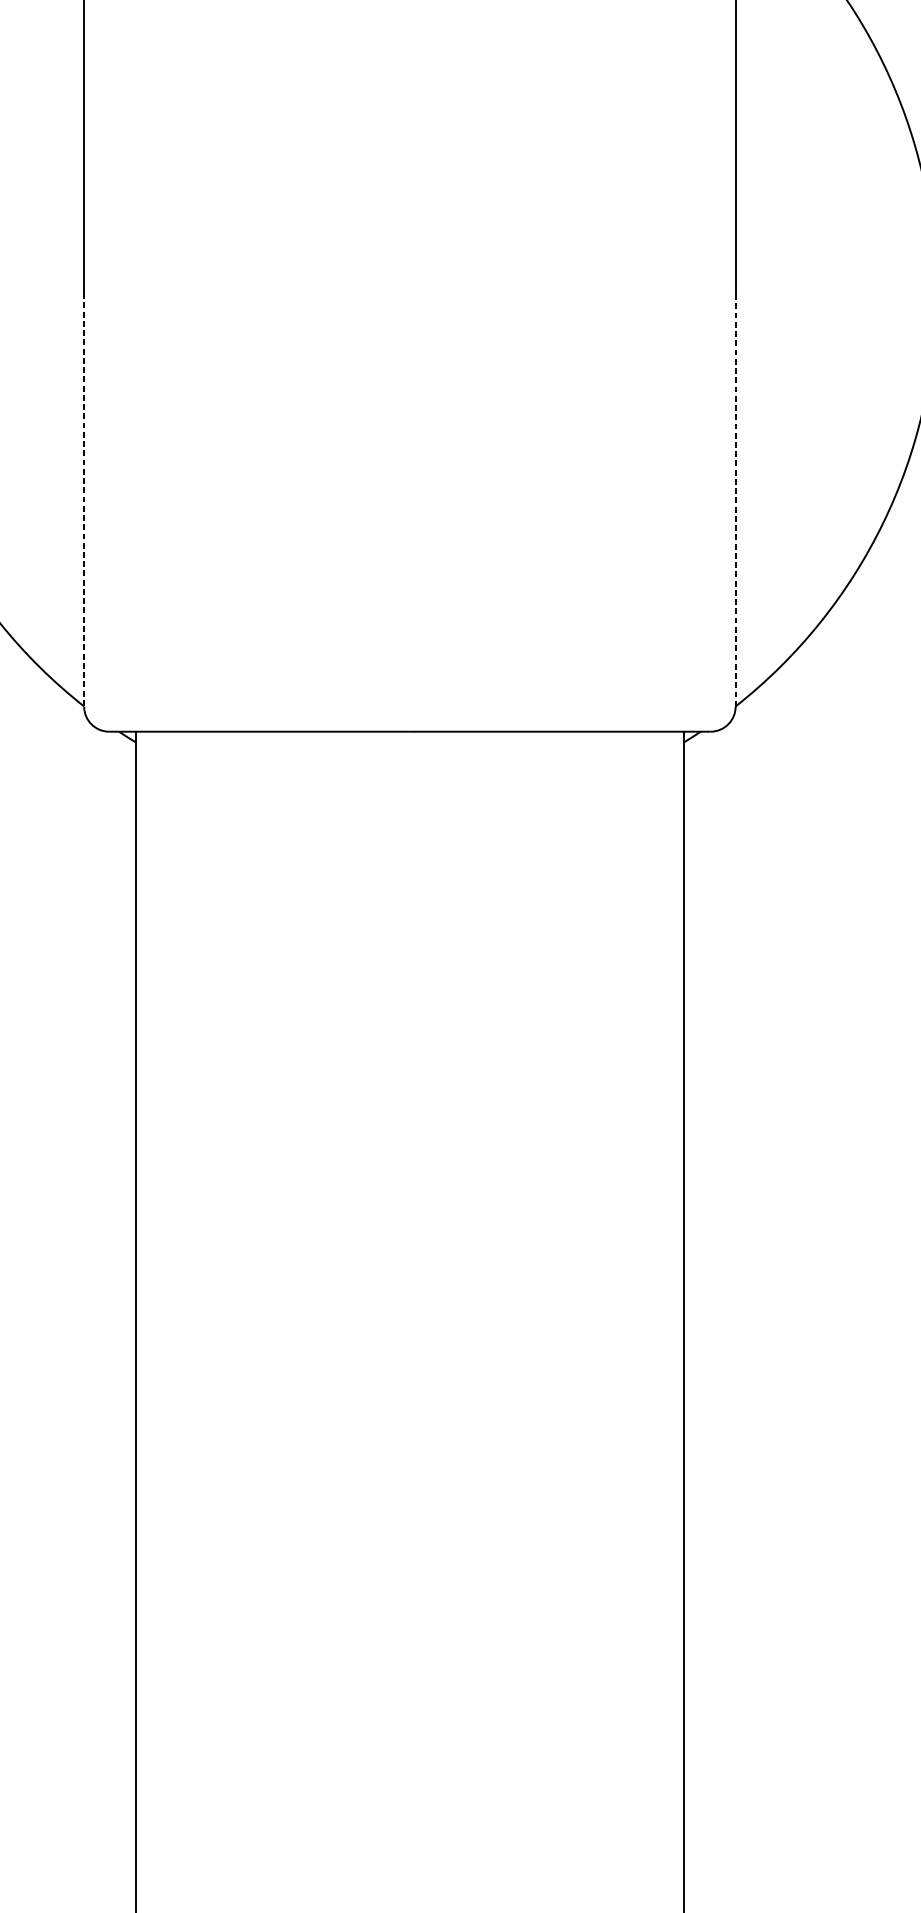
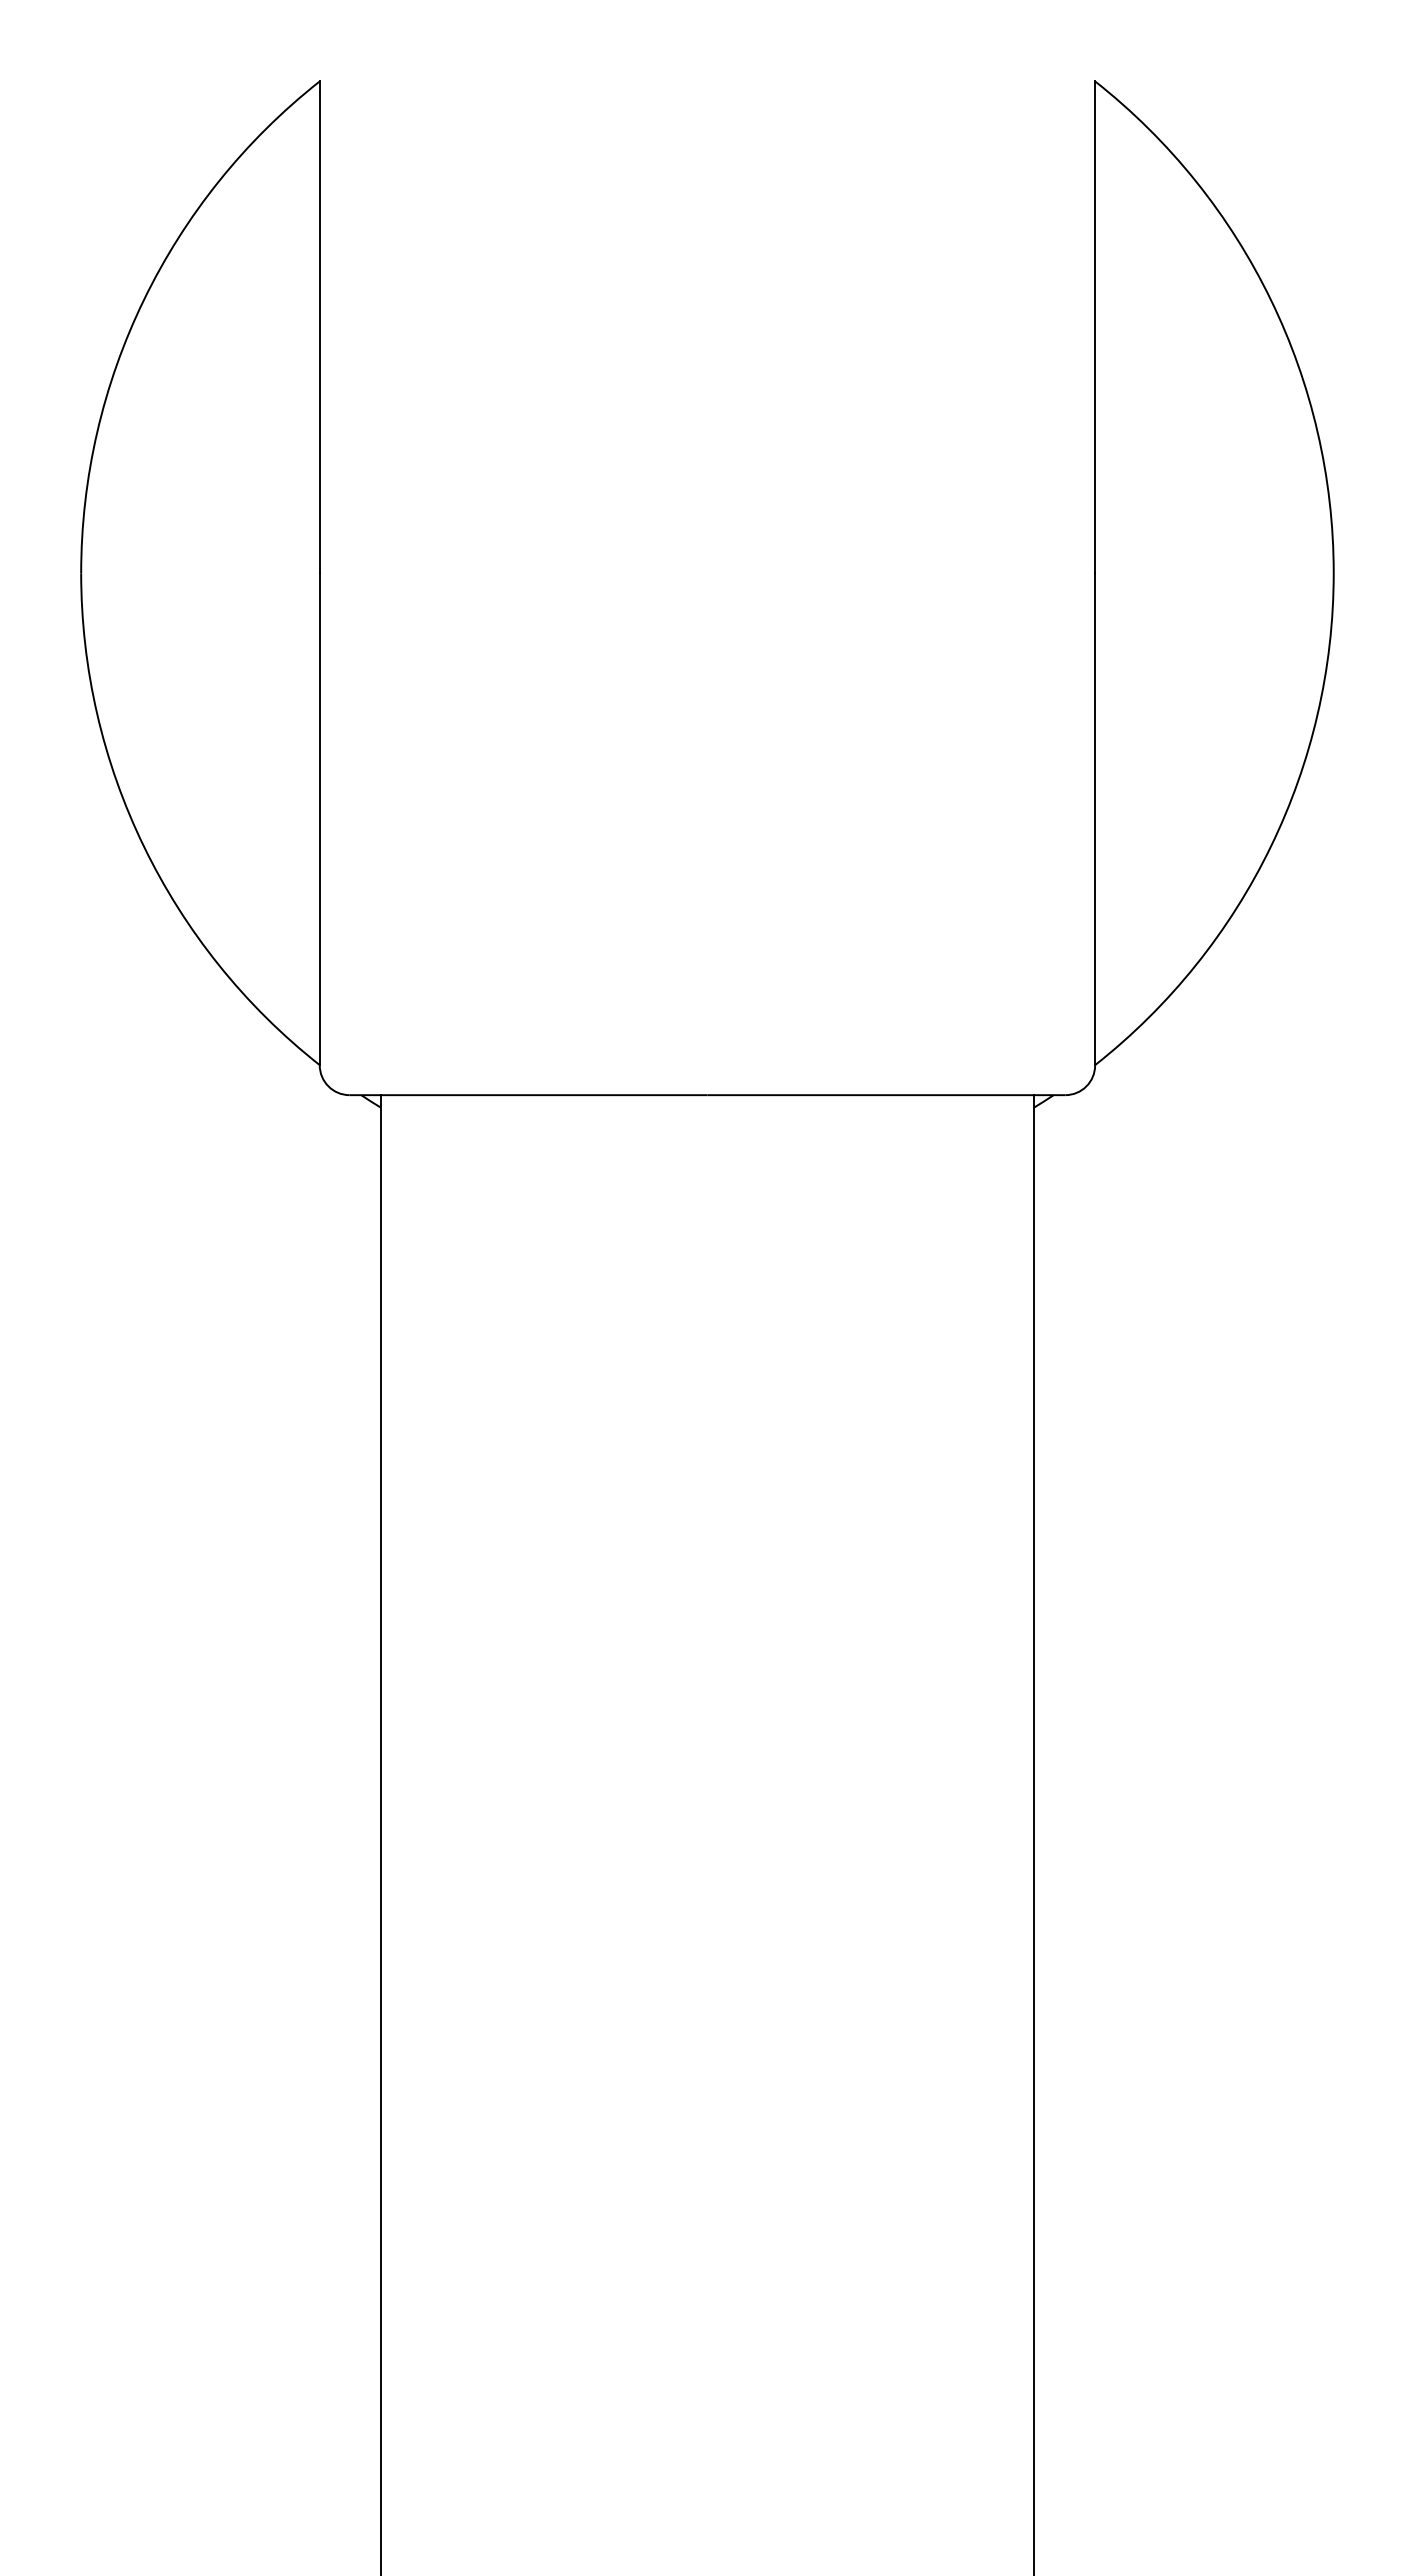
line: (735, 499) -> (1095, 818), dashed -> solid
line: (83, 500) -> (319, 819), dashed -> solid

